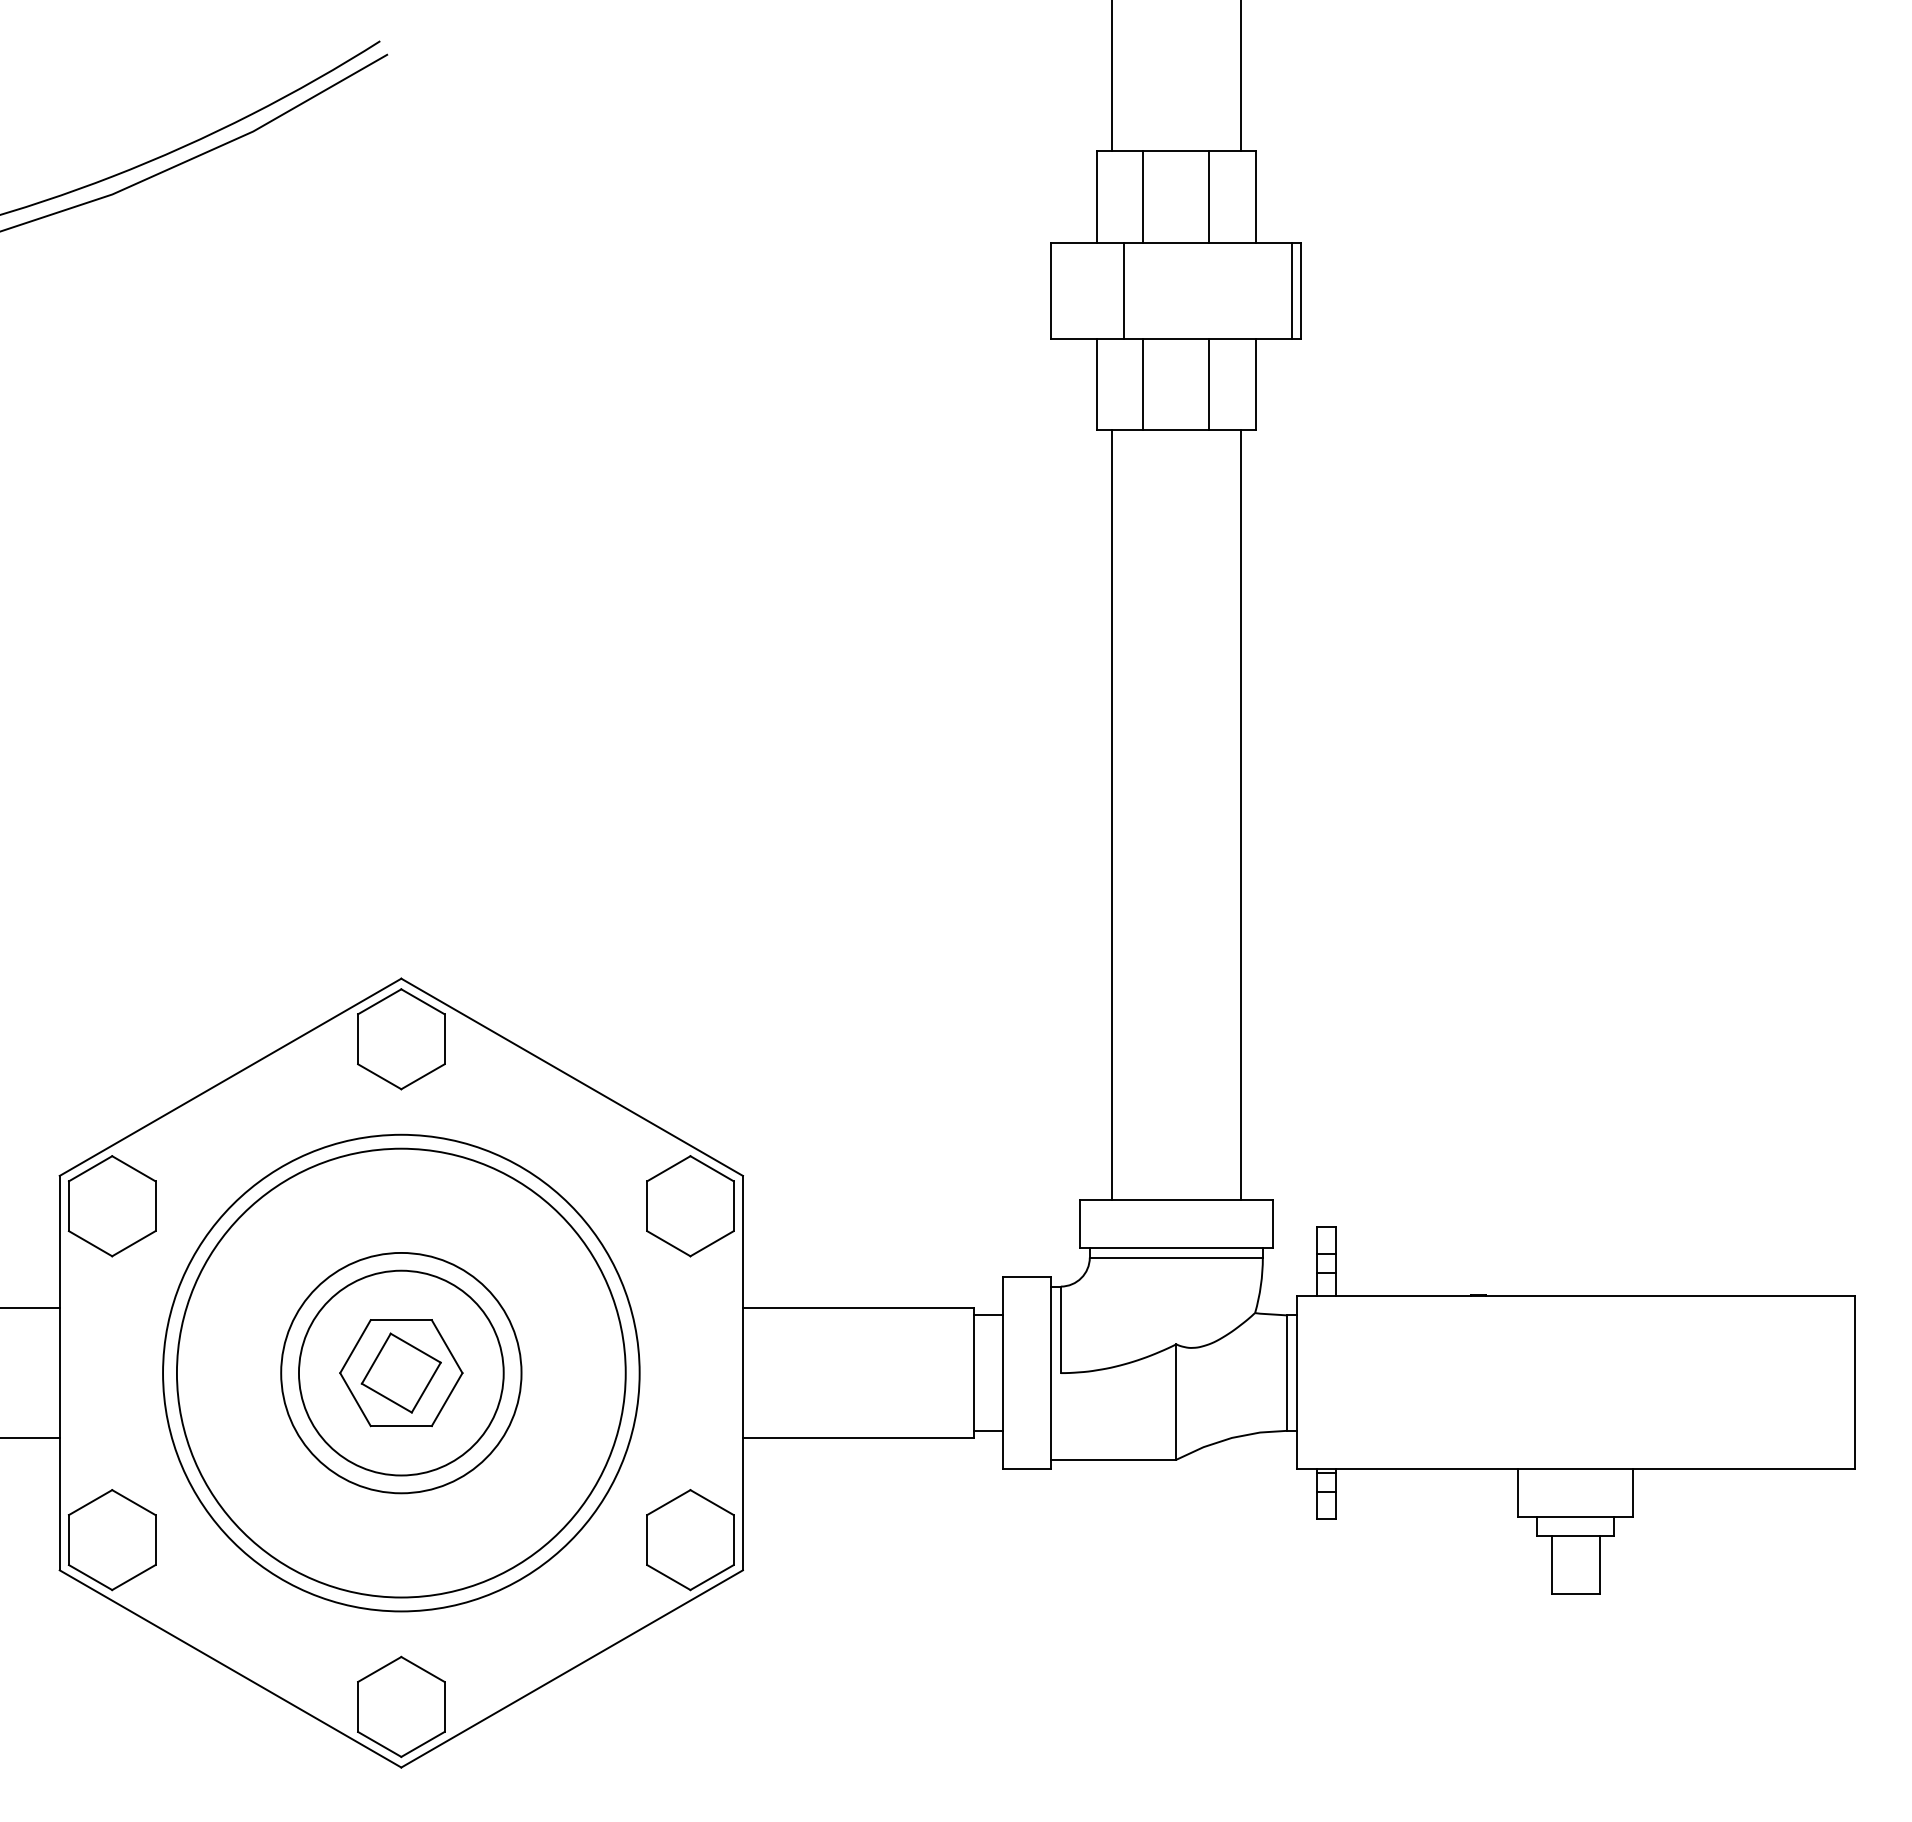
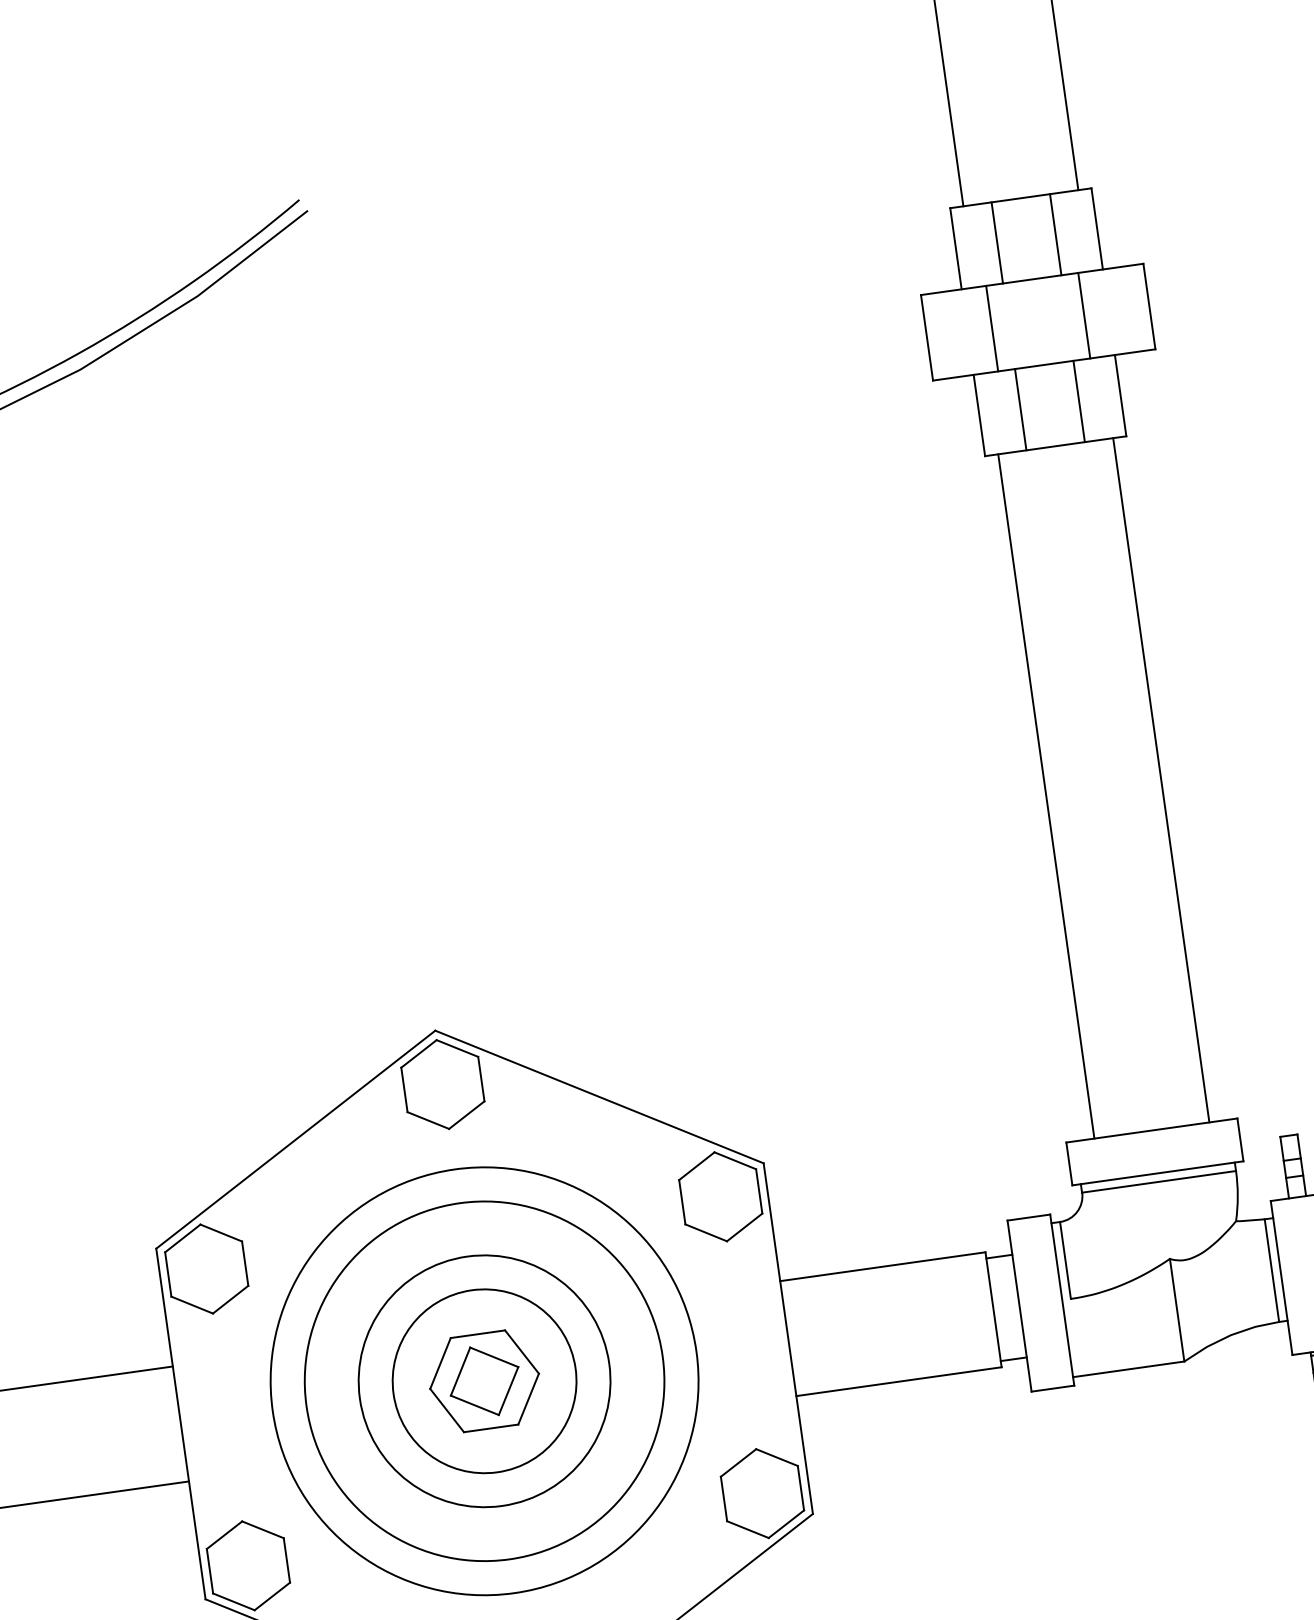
line: (1292, 290) -> (1084, 315), moved
circle: (401, 1372) -> (484, 1380), size x0.62
circle: (401, 1372) -> (484, 1380), size x1.67

